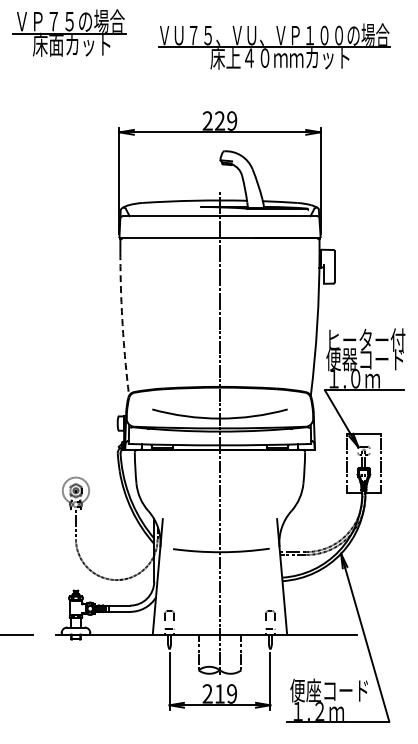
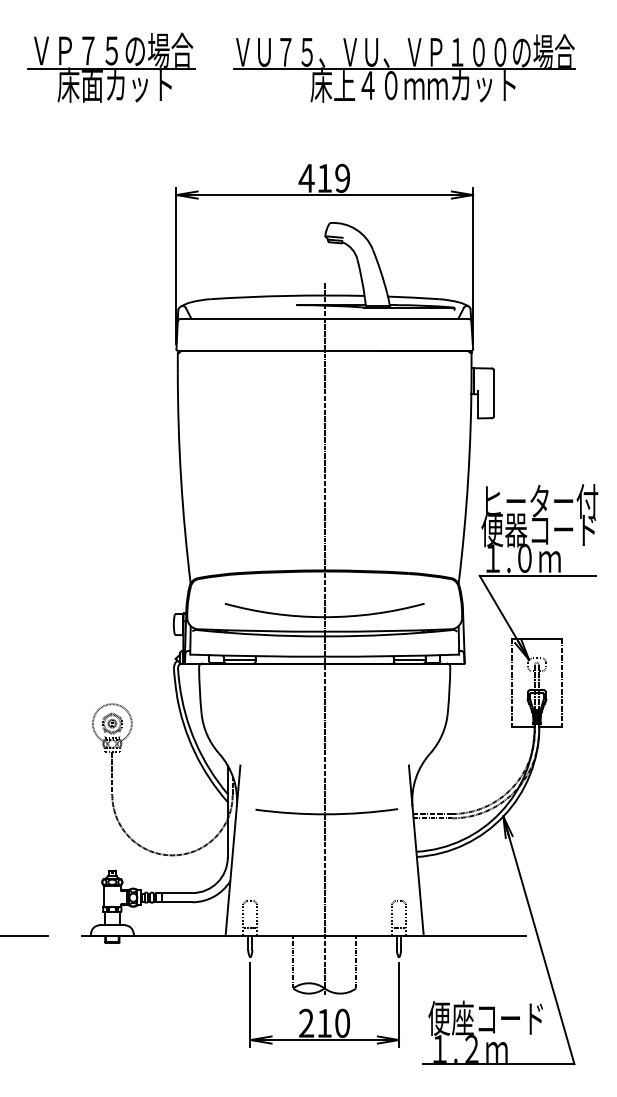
part: (69, 32) -> (111, 66), moved
text: (213, 120) -> (315, 177), 229 -> 419
arc: (122, 324) -> (180, 478), dashed -> solid
text: (232, 693) -> (343, 1022), 219 -> 210

